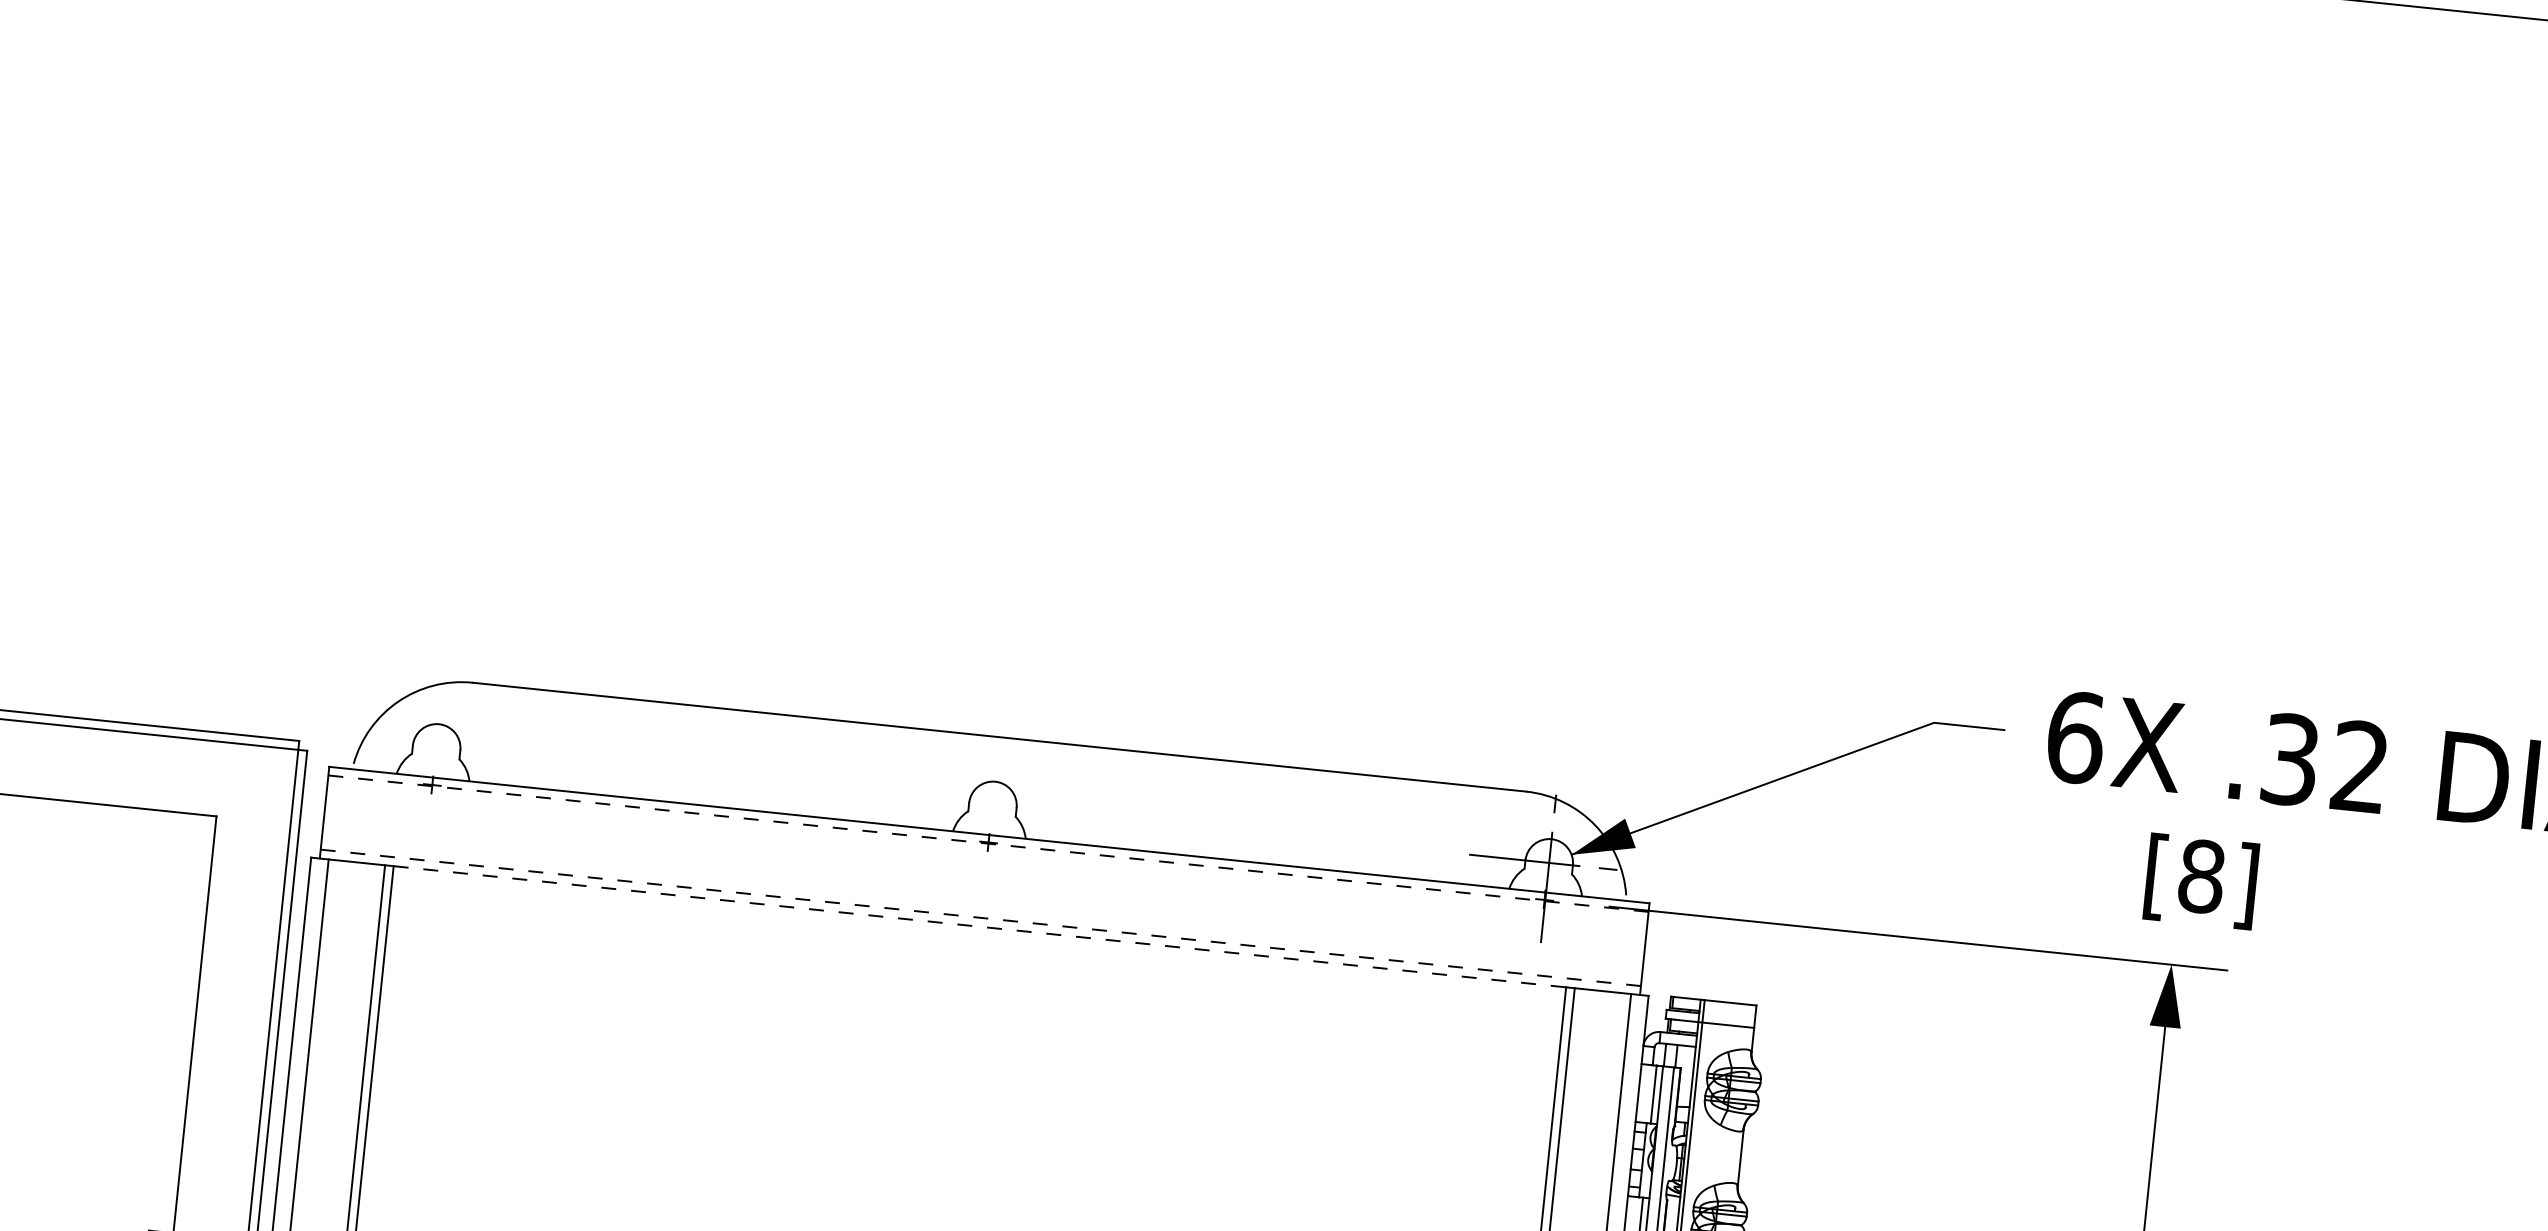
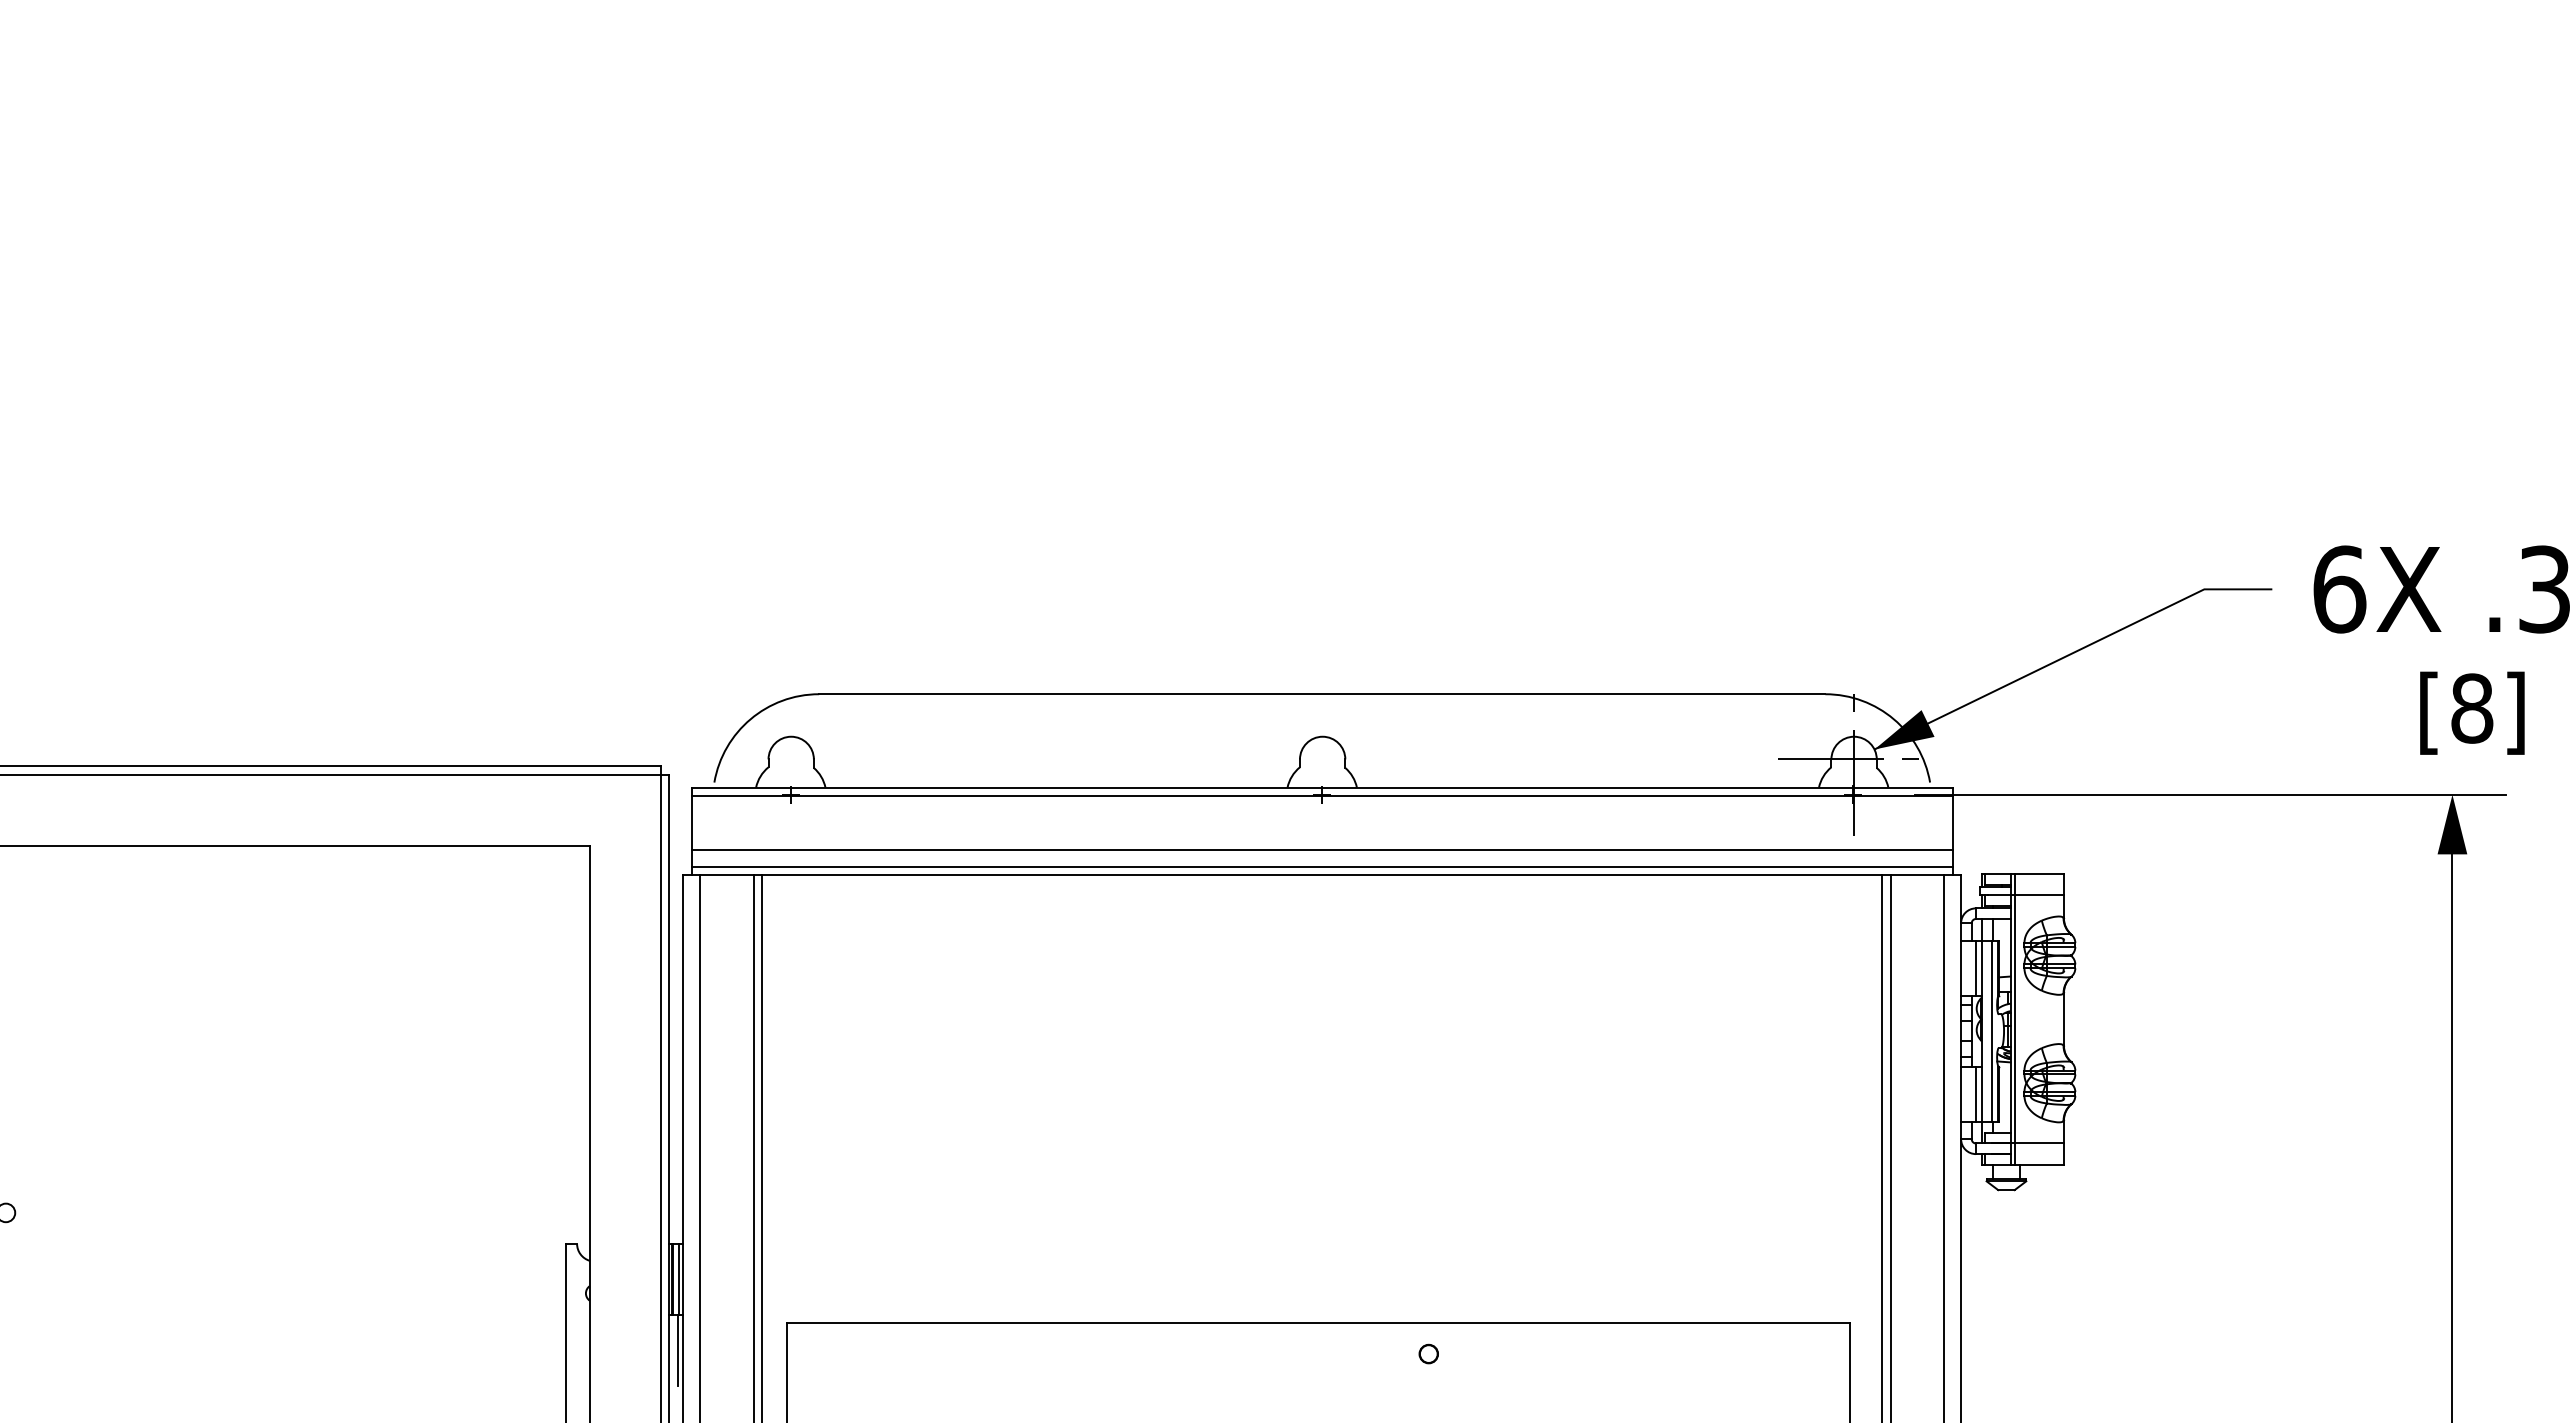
line: (988, 843) -> (1322, 795), dashed -> solid
line: (981, 900) -> (1321, 850), added
line: (981, 917) -> (1322, 866), dashed -> solid
line: (980, 926) -> (1322, 875), dashed -> solid

